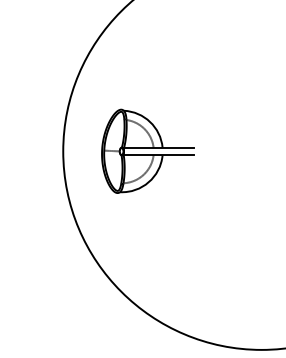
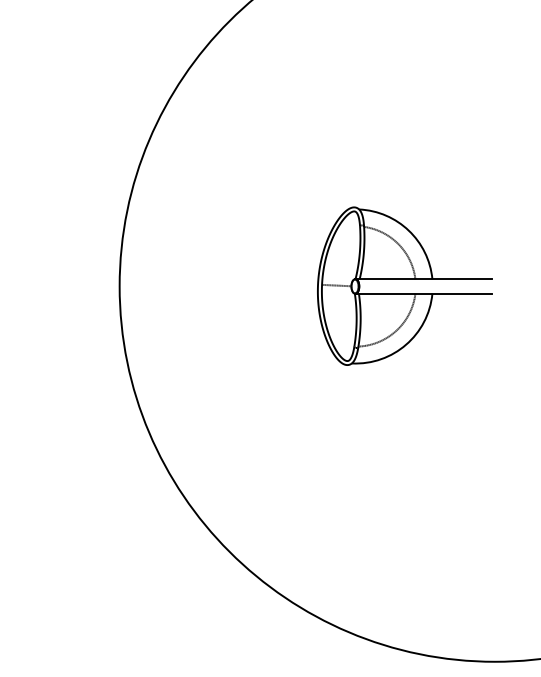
part: (147, 150) -> (403, 284), moved

